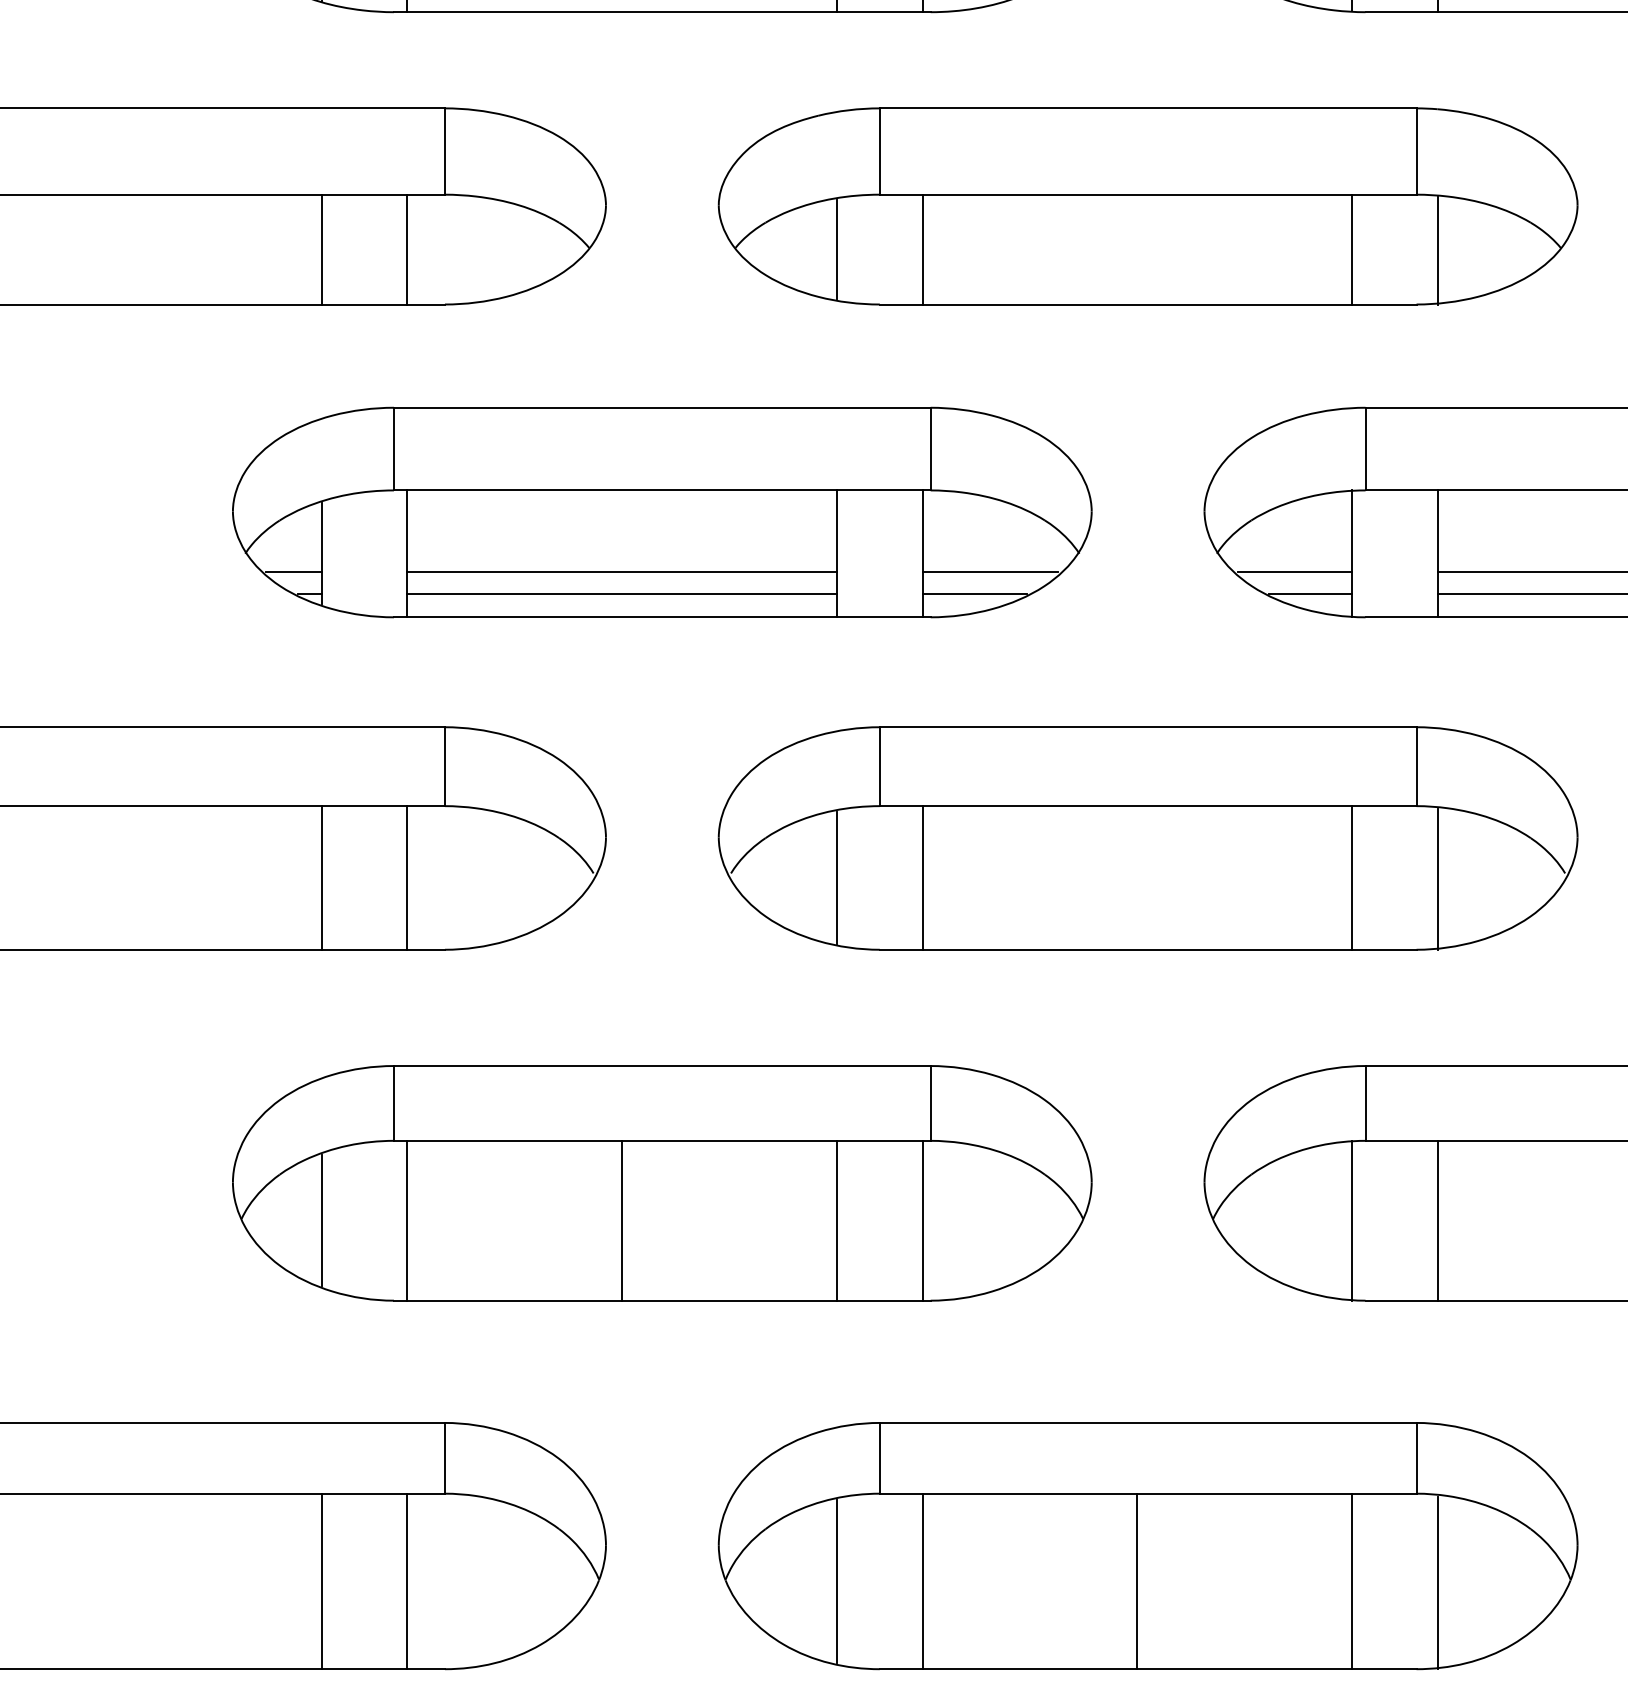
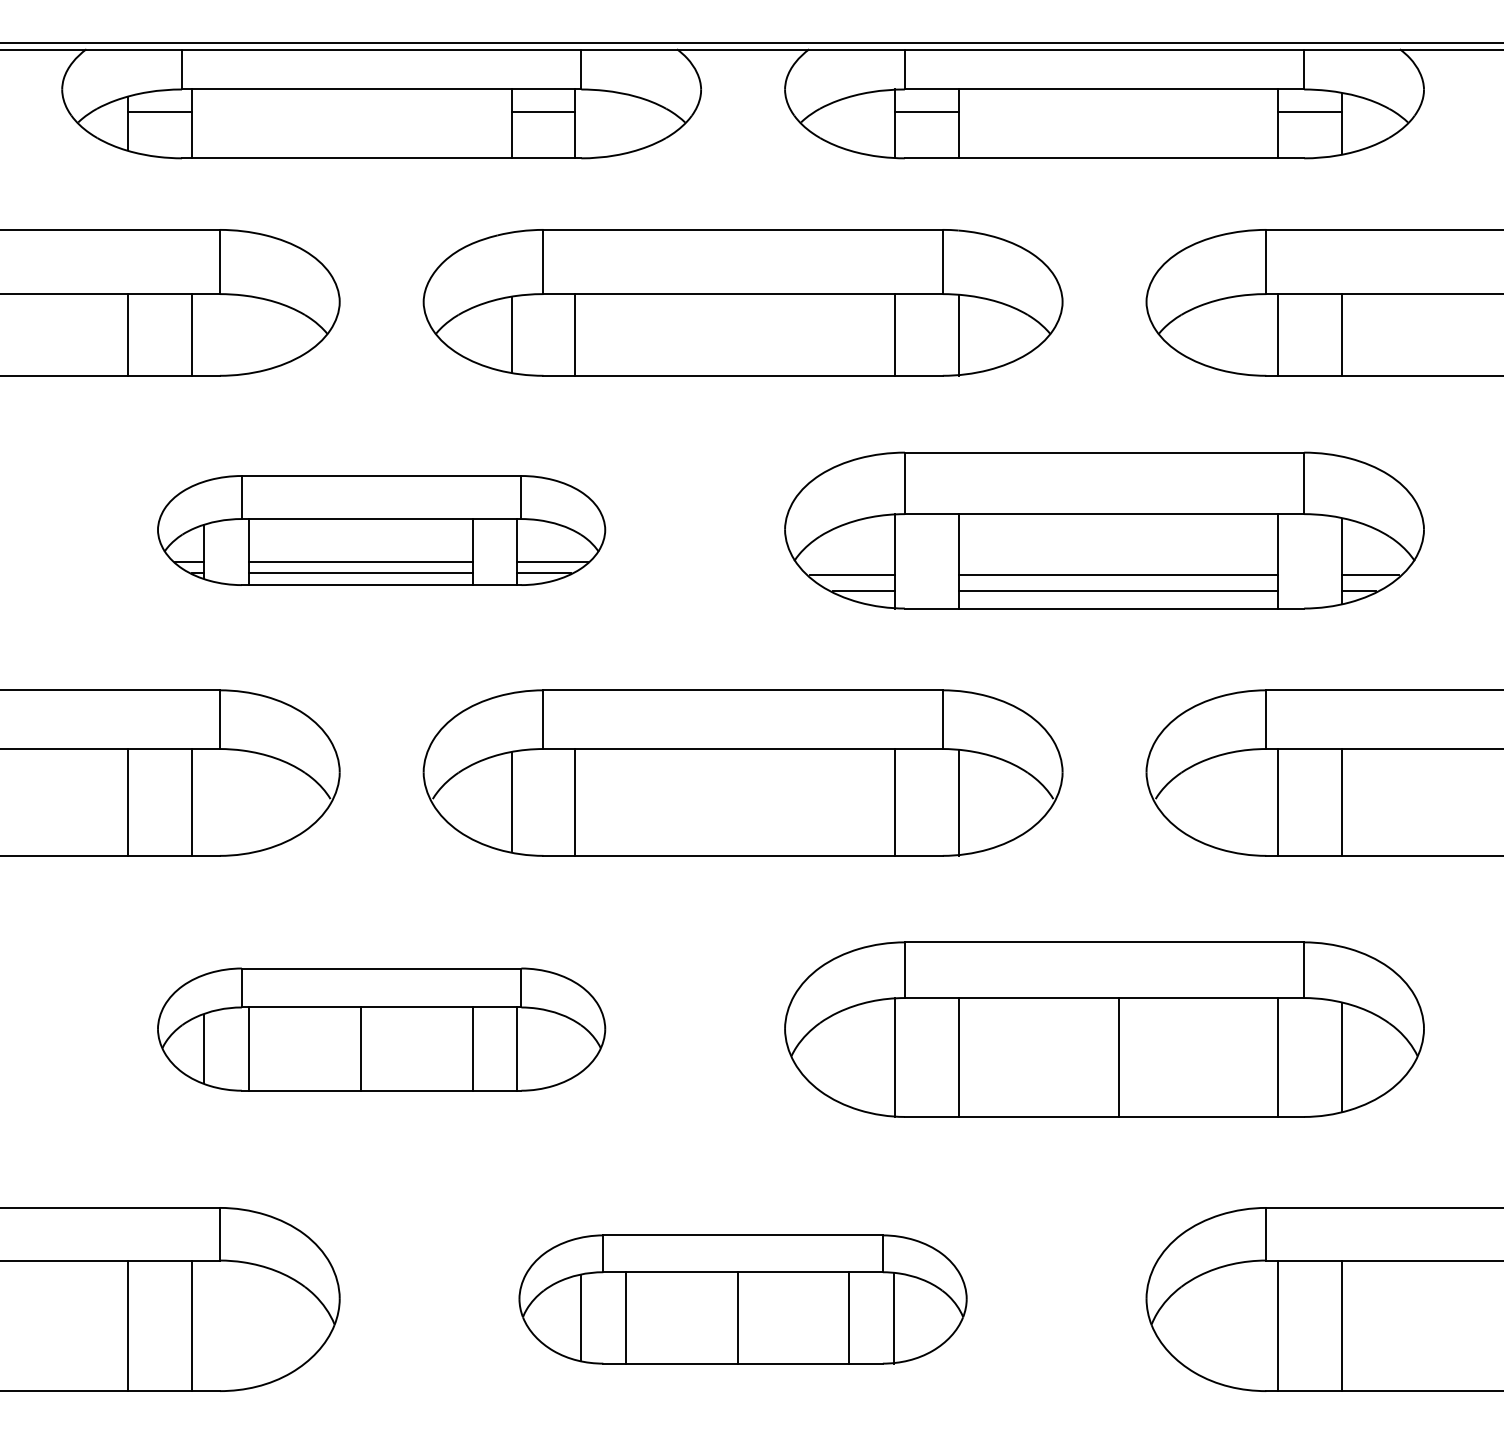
part: (662, 512) -> (381, 530), size x0.7
part: (662, 1183) -> (381, 1029), size x0.7
part: (1147, 1546) -> (742, 1299), size x0.7

